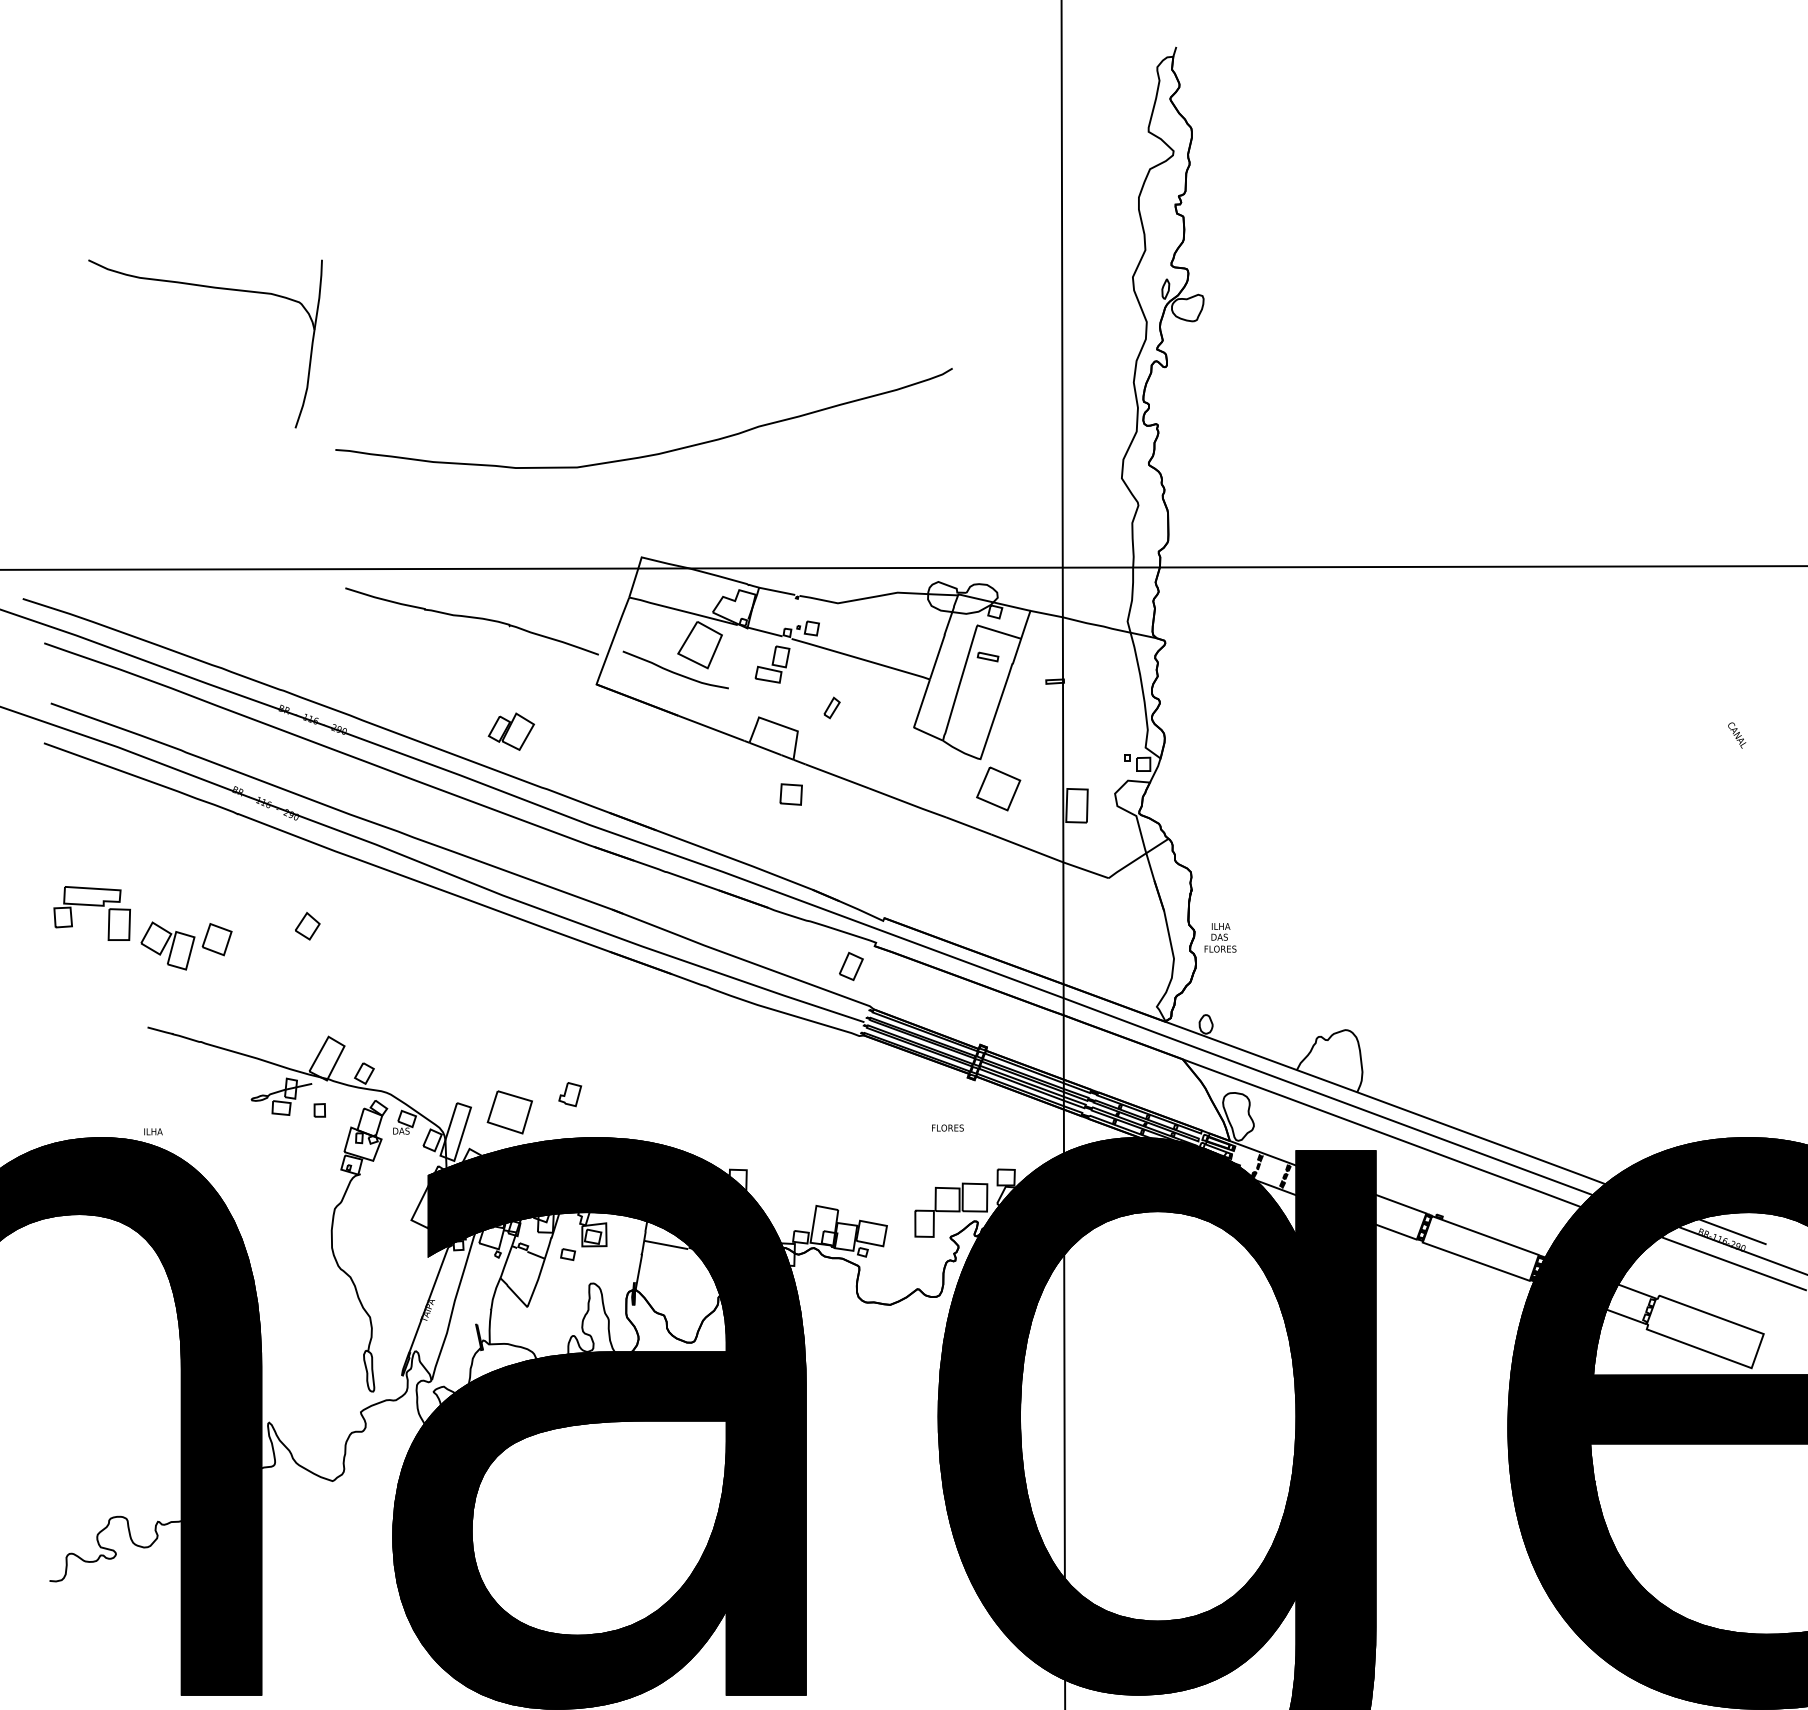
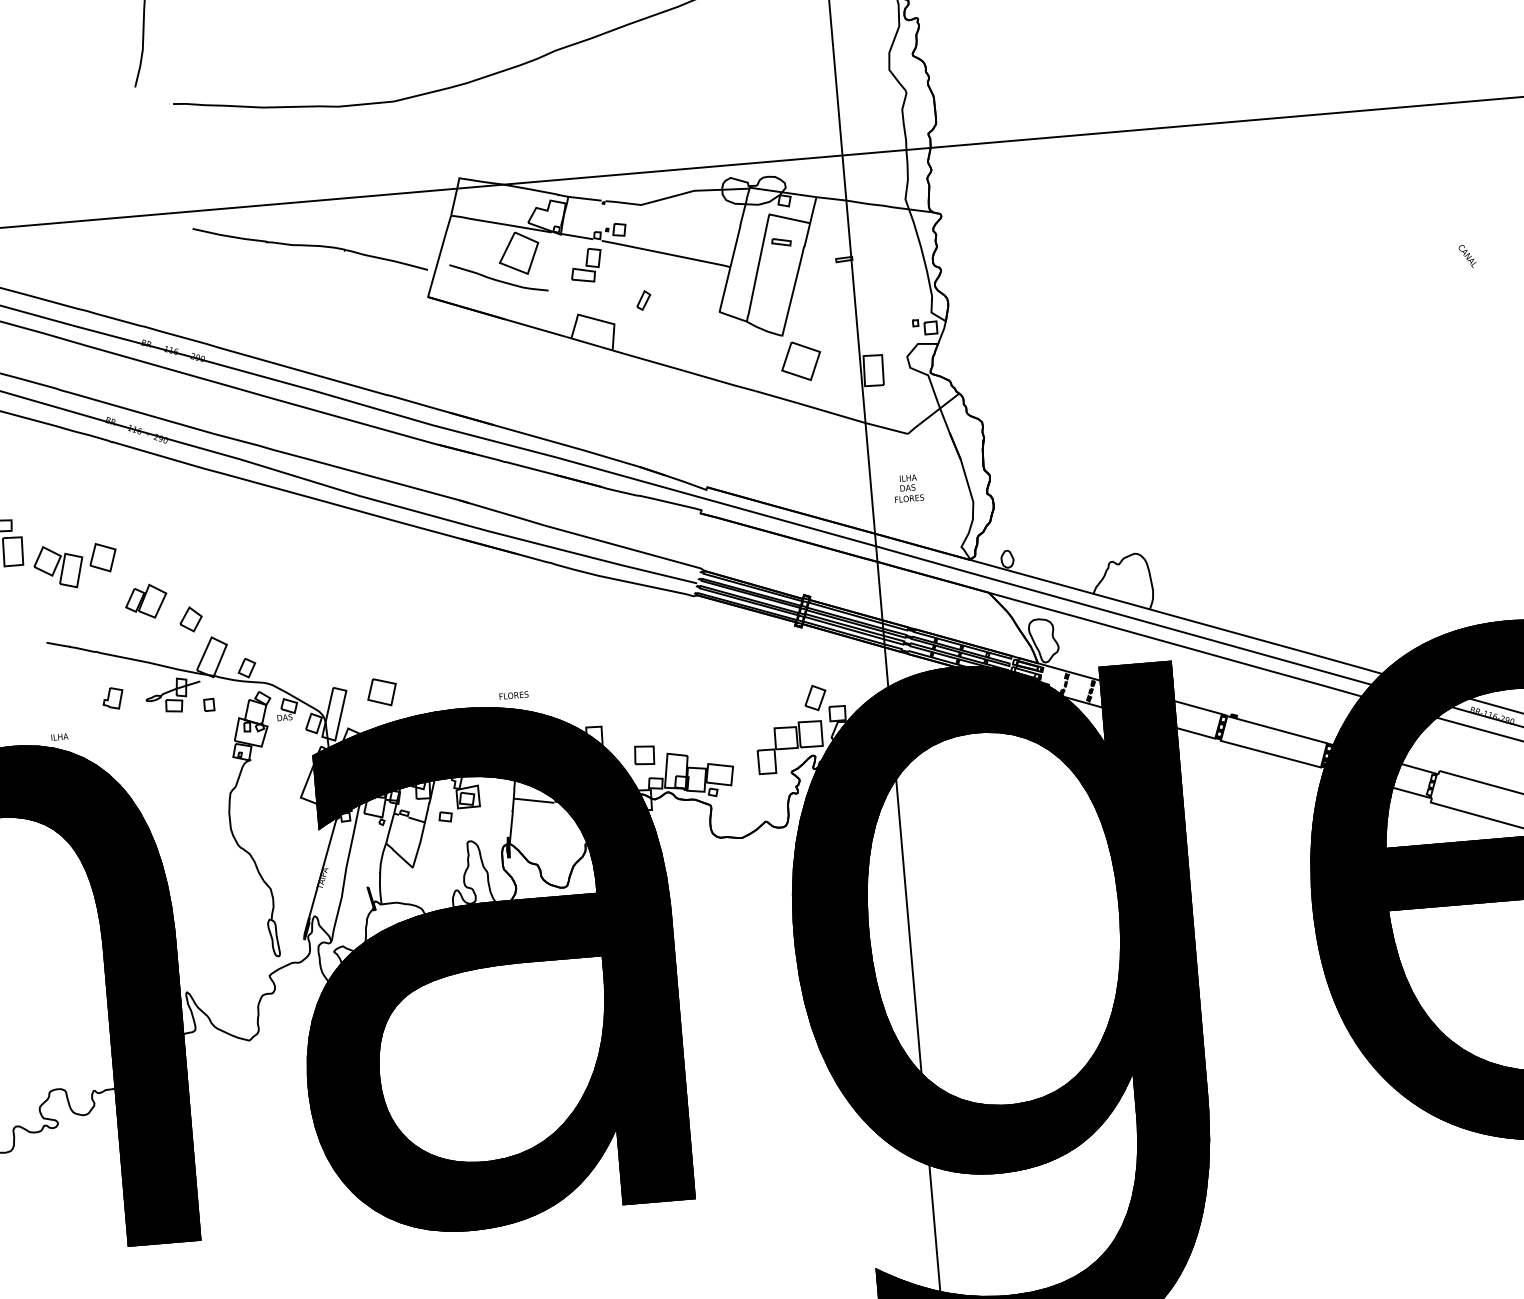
part: (510, 731) -> (145, 601), moved
part: (790, 794) -> (643, 755), moved
part: (307, 926) -> (190, 619), moved
text: (1220, 937) -> (908, 488), moved
part: (851, 966) -> (815, 698), moved
part: (570, 1094) -> (113, 698), moved
part: (509, 1112) -> (381, 692), size x0.71
text: (947, 1127) -> (513, 695), moved

